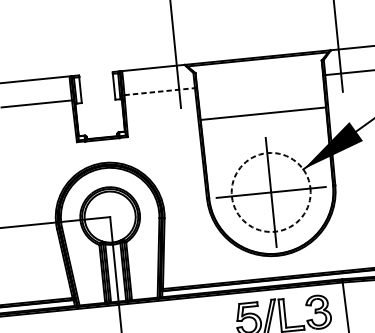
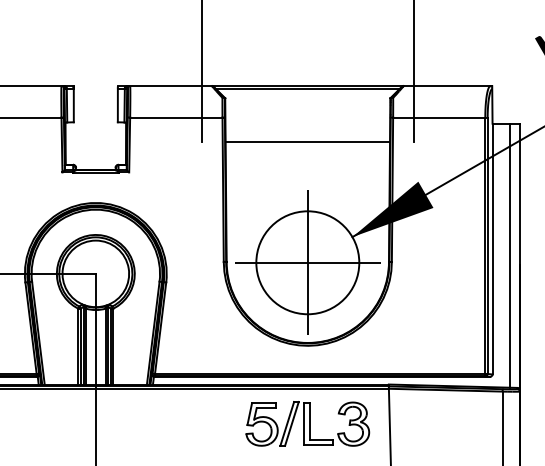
line: (159, 91) -> (176, 117), dashed -> solid
line: (263, 113) -> (307, 141), moved
circle: (270, 192) -> (307, 262), dashed -> solid

